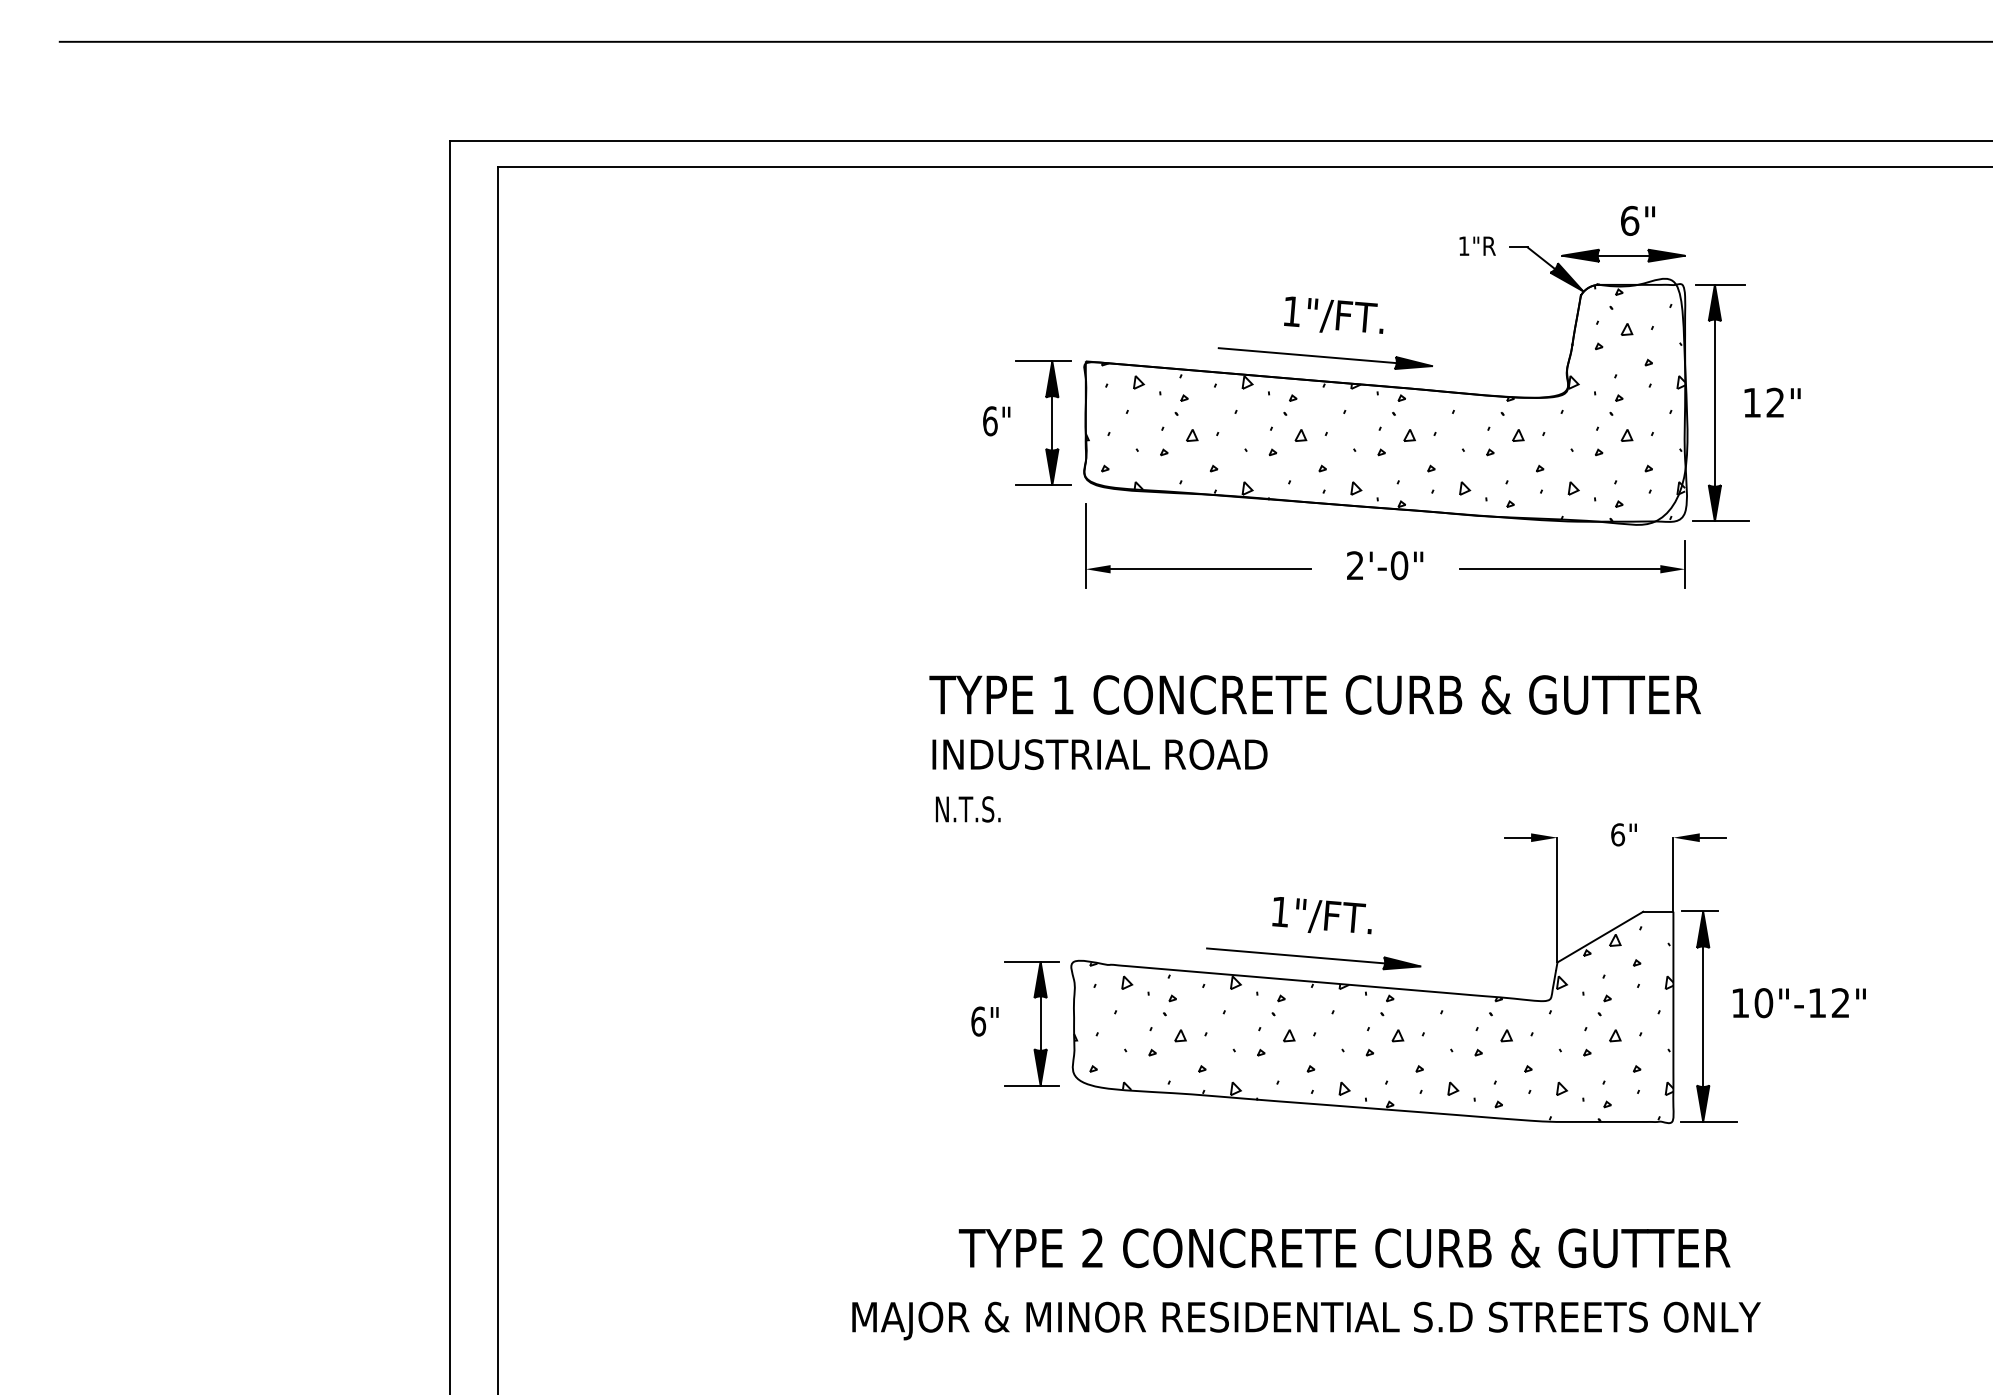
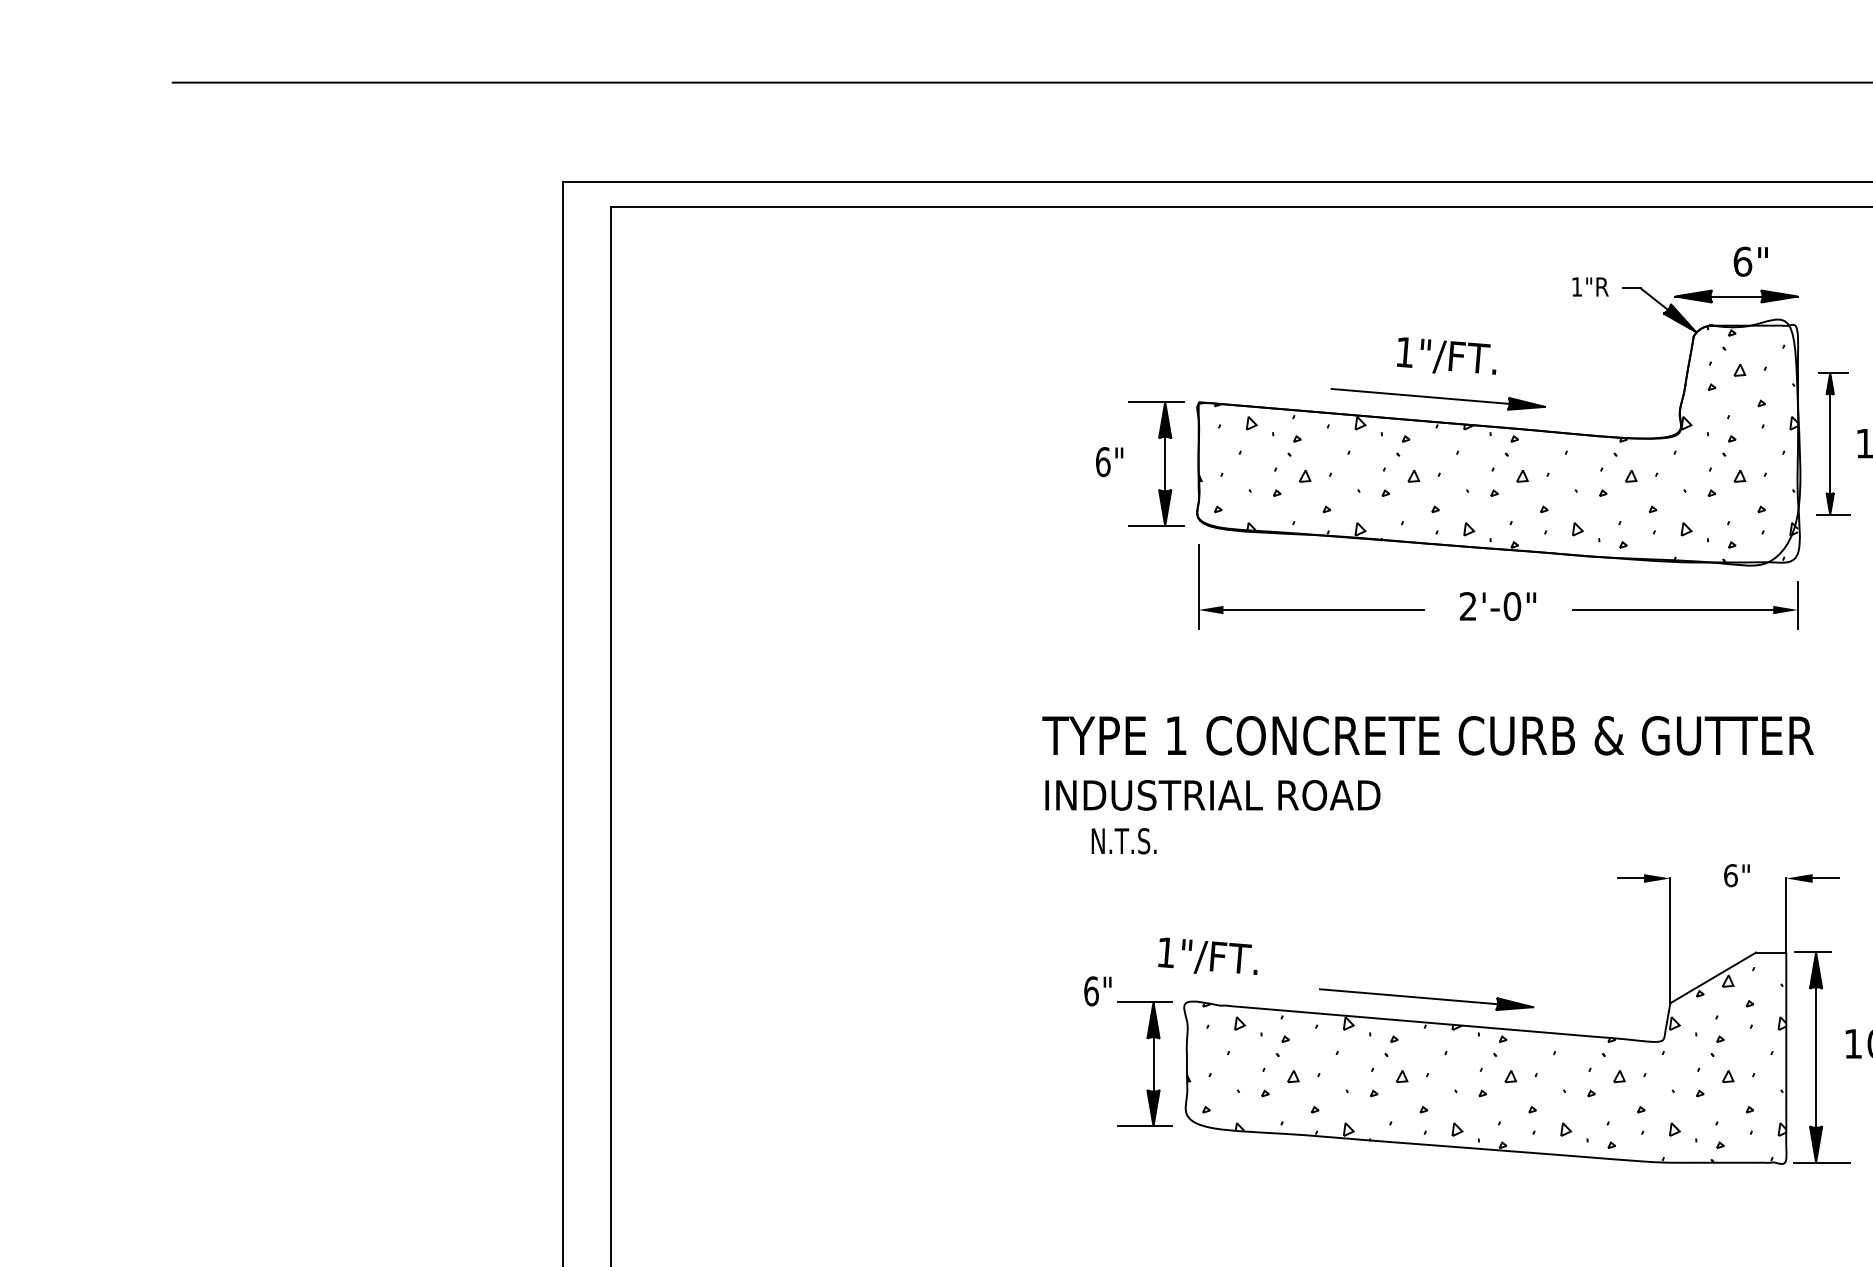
part: (1720, 402) -> (1833, 443), size x0.6
text: (967, 809) -> (1123, 841), moved
text: (1321, 915) -> (1207, 956), moved
text: (984, 1021) -> (1097, 991), moved

